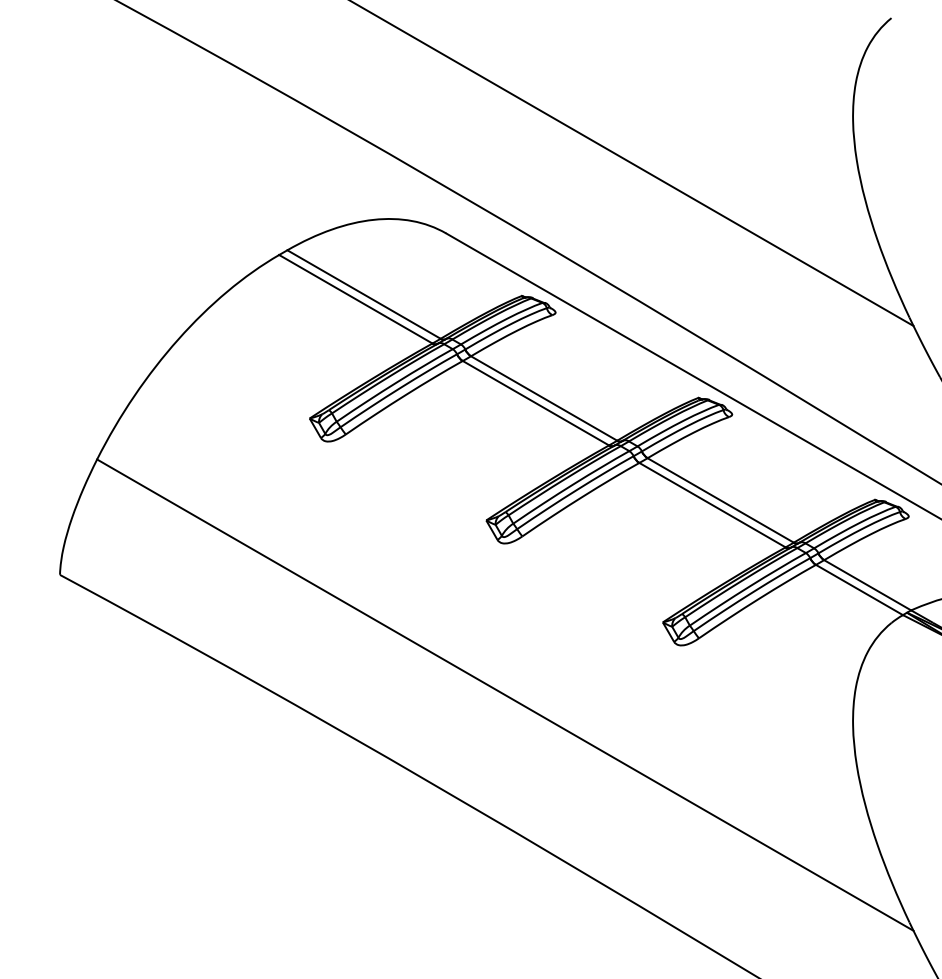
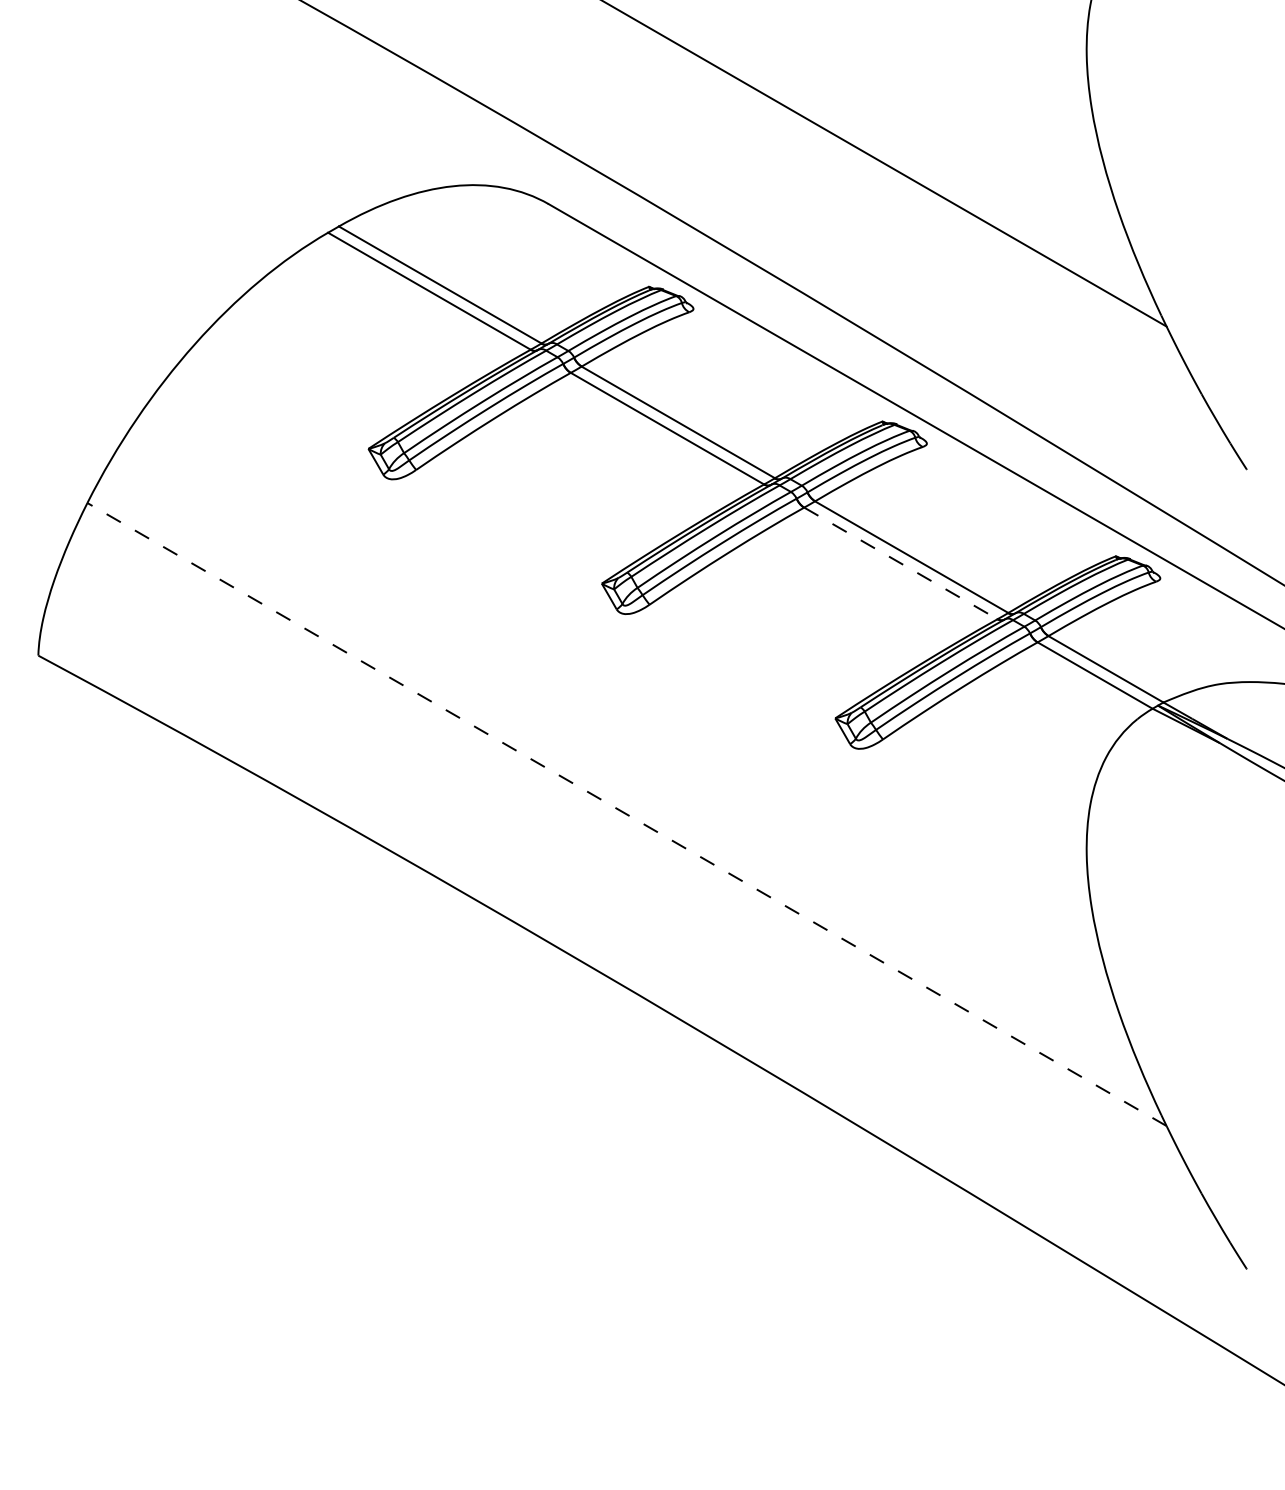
line: (712, 505) -> (900, 563), solid -> dashed
line: (504, 695) -> (626, 814), solid -> dashed

